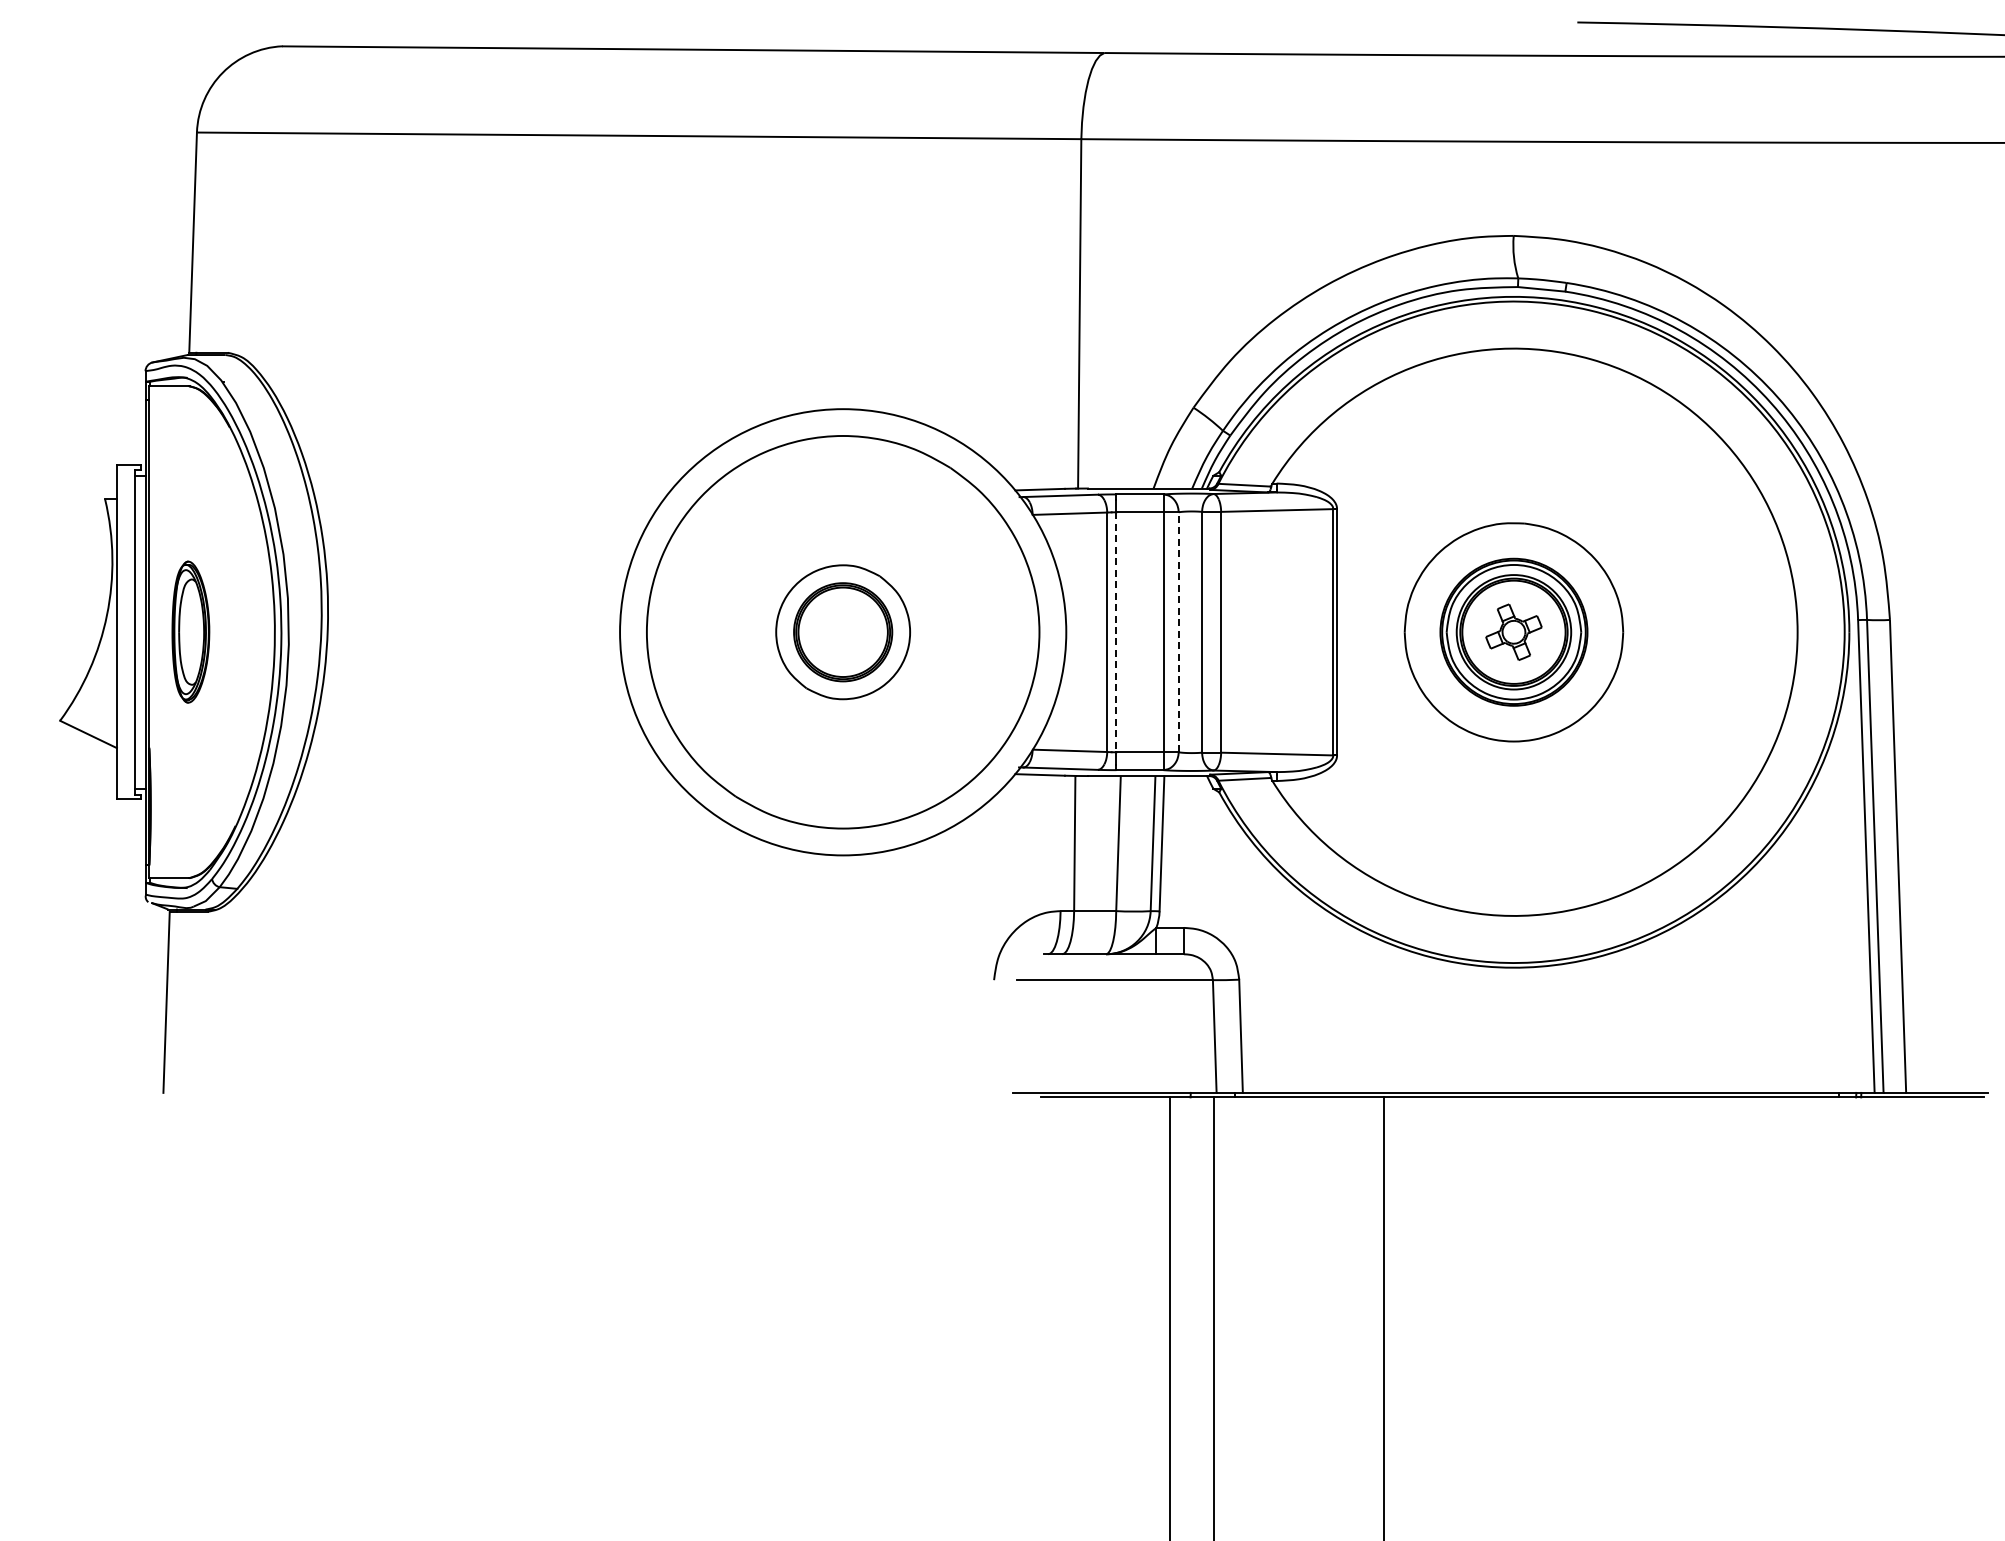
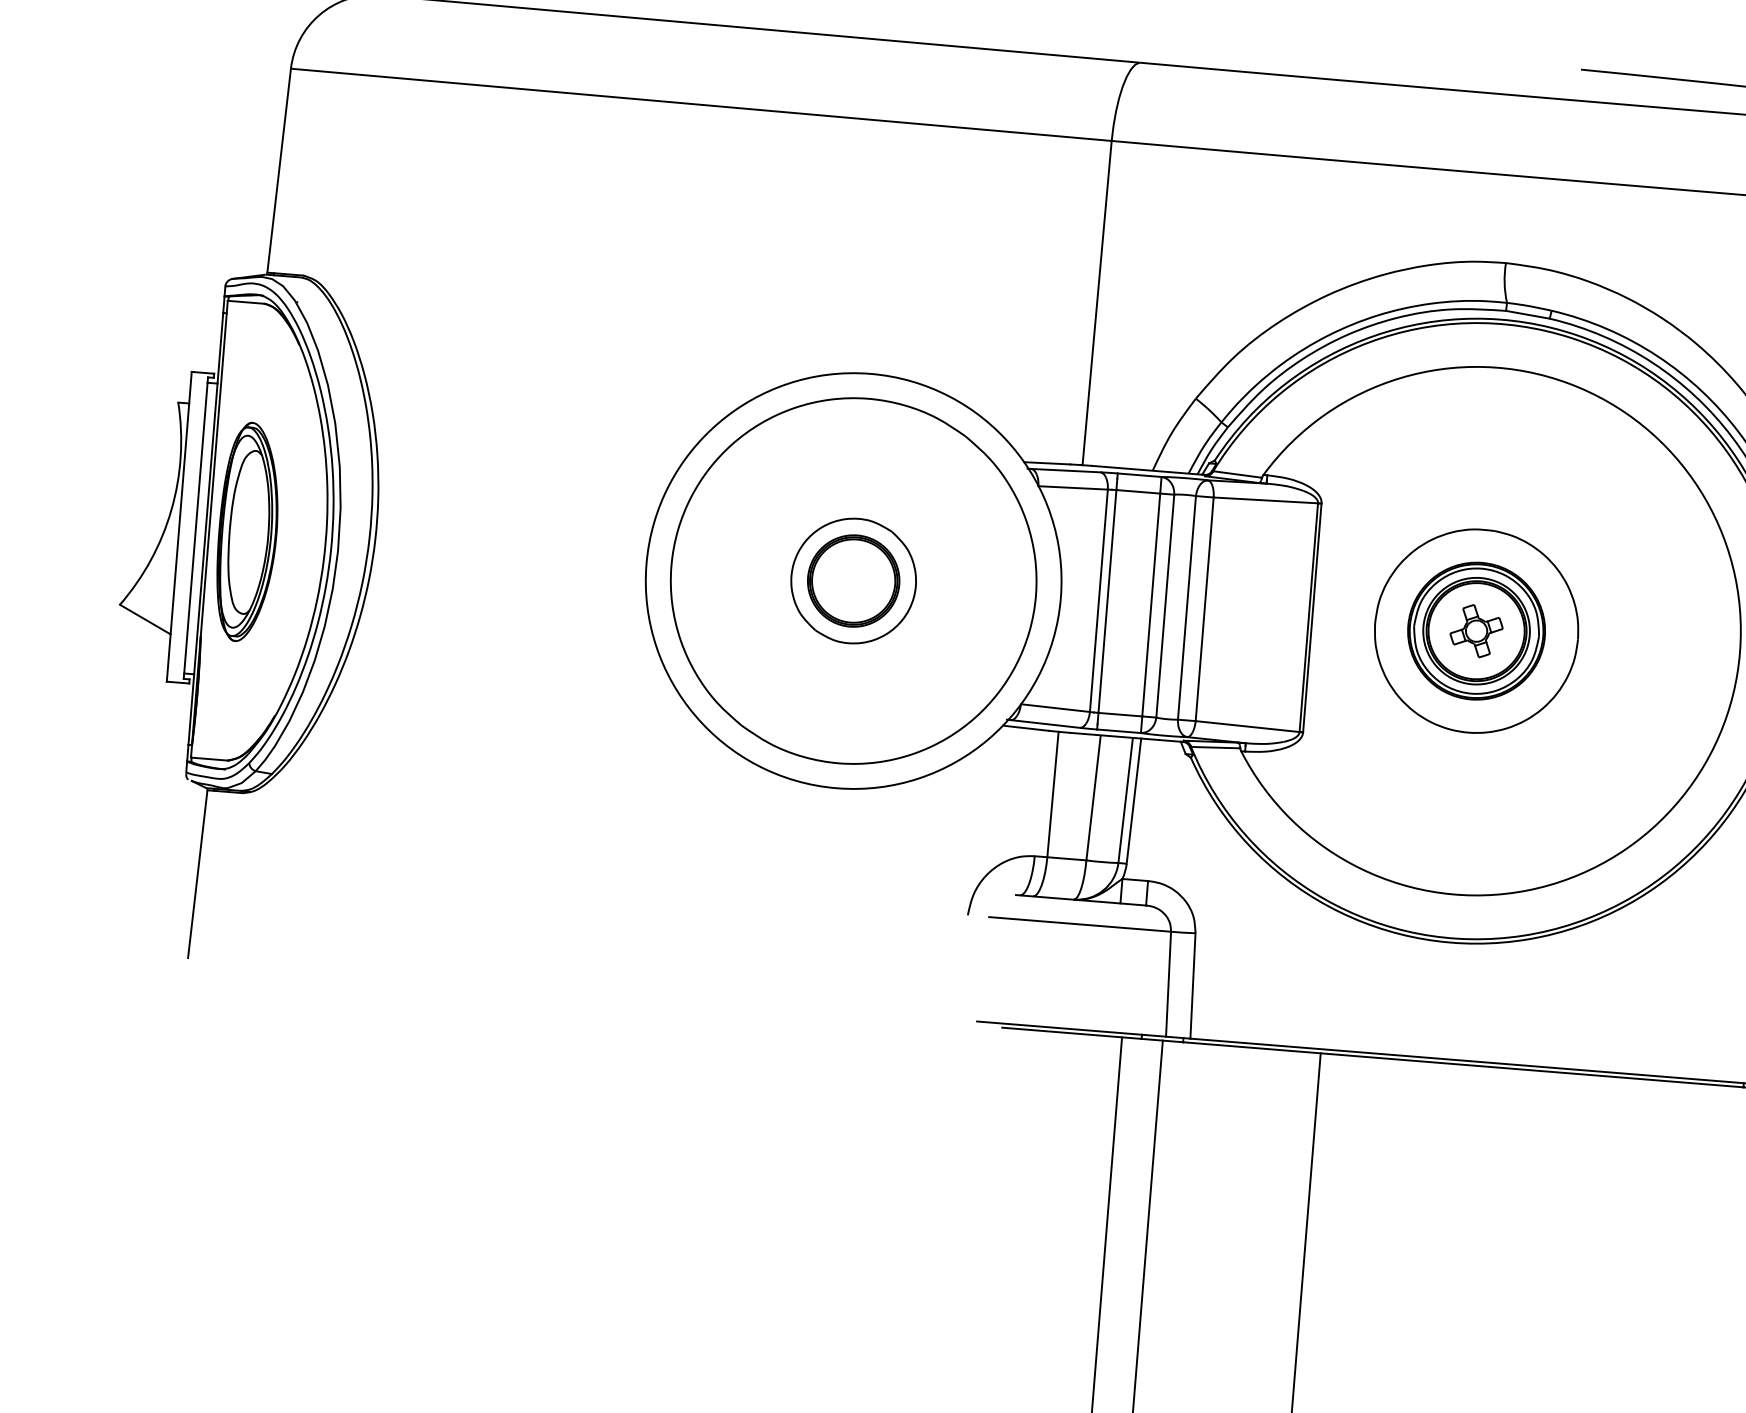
part: (190, 631) -> (247, 531), size x1.67
line: (1116, 632) -> (1107, 601), dashed -> solid
line: (1178, 632) -> (1165, 606), dashed -> solid

